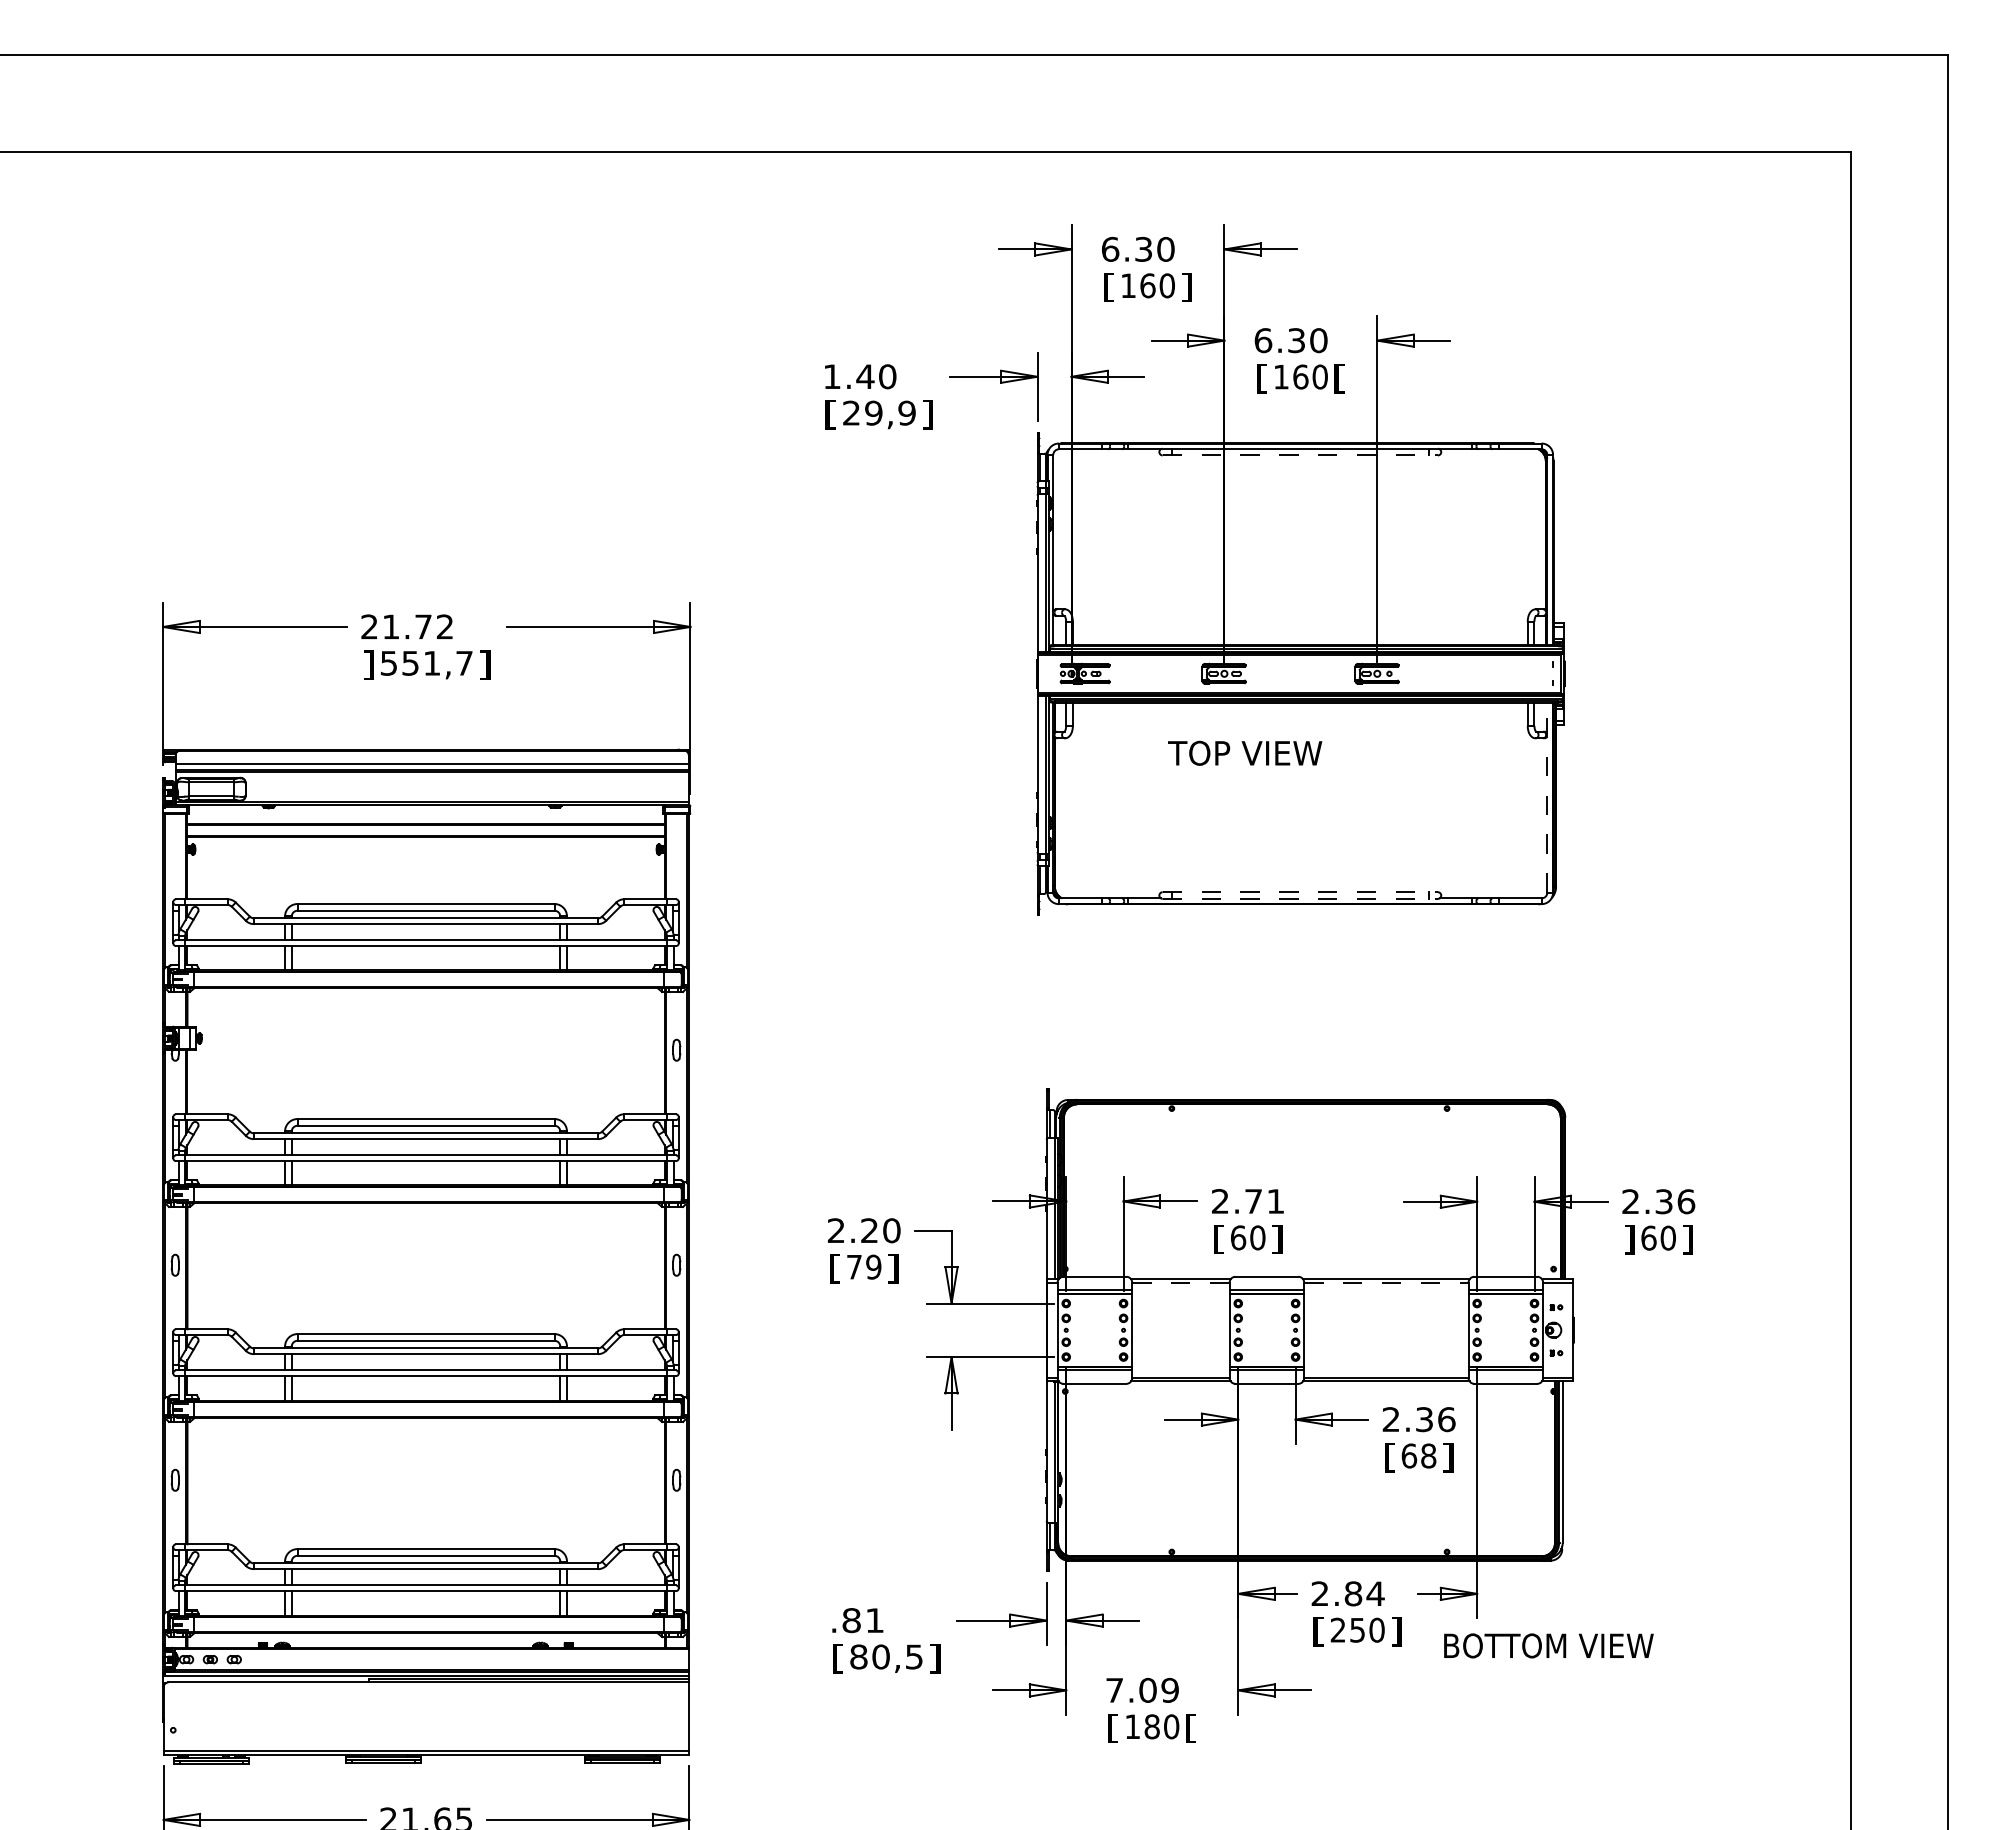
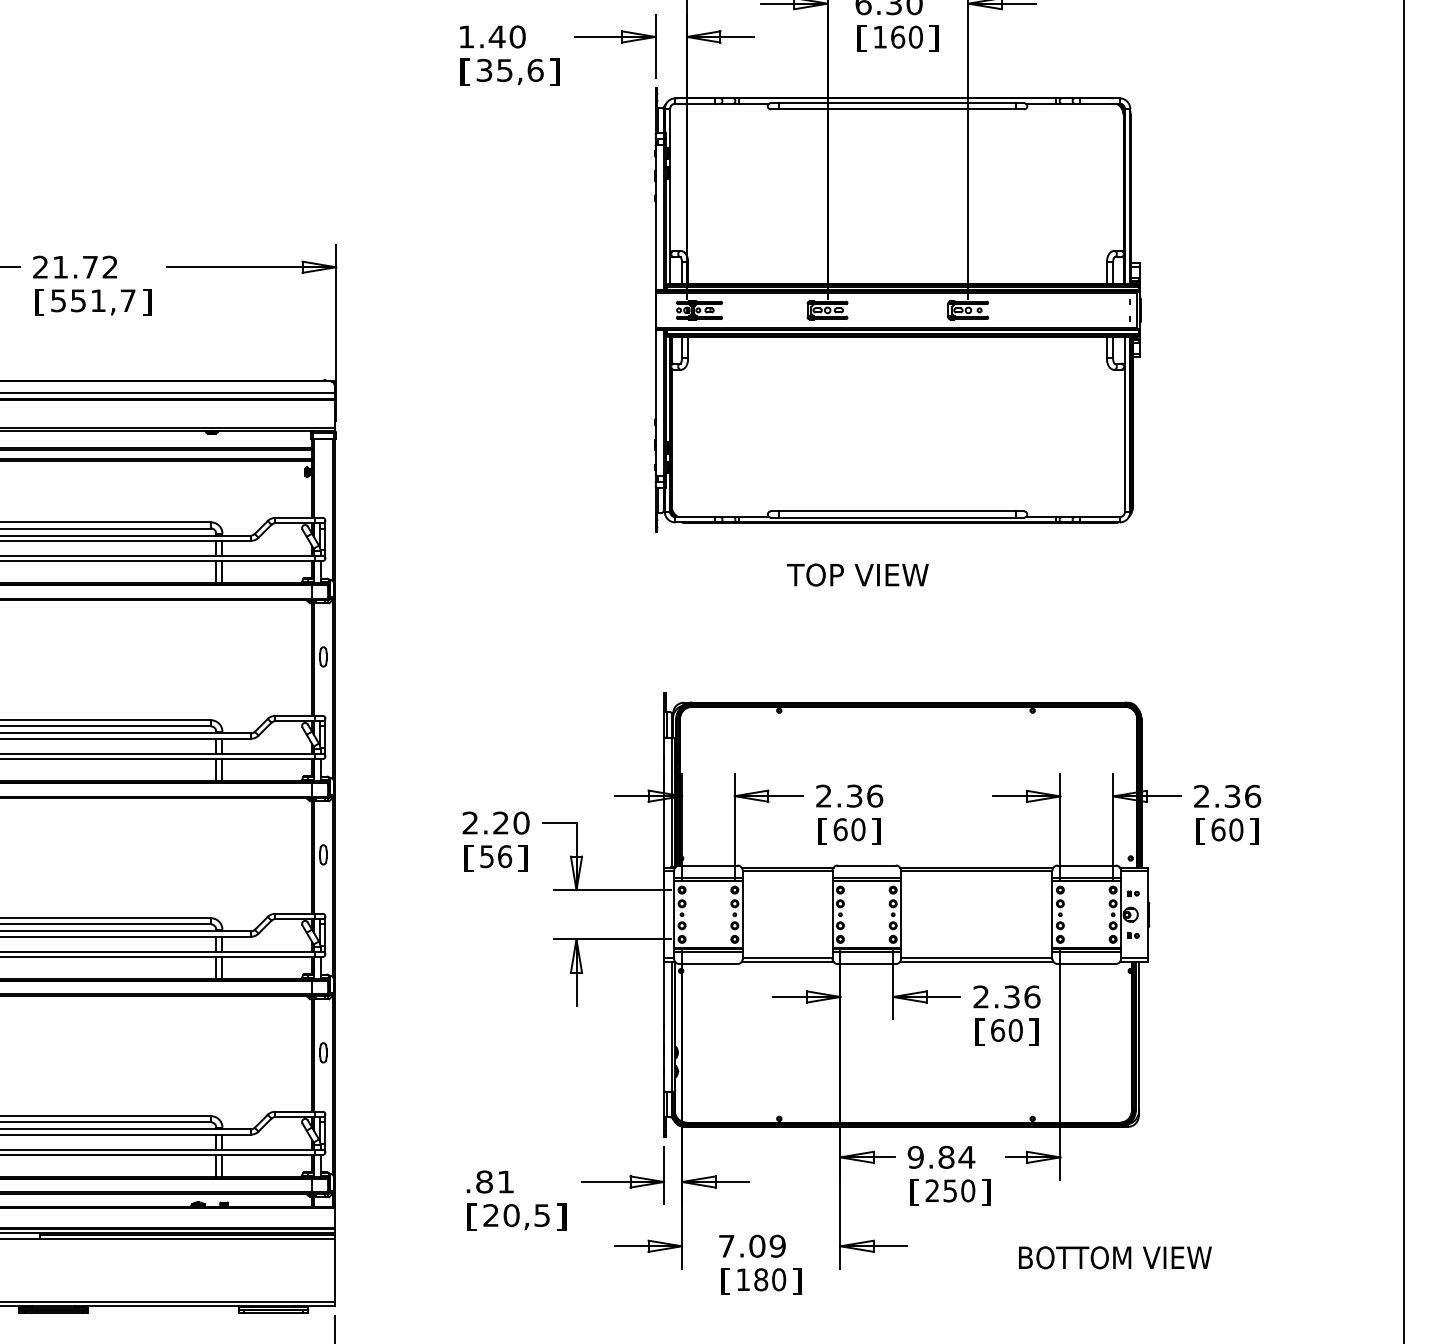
text: (1339, 378) -> (933, 38), [ -> ]
text: (879, 412) -> (510, 69), 29,9 -> 35,6
line: (1300, 455) -> (897, 109), dashed -> solid
text: (368, 664) -> (39, 301), ] -> [
text: (1245, 752) -> (858, 574), moved
line: (1547, 797) -> (1125, 424), dashed -> solid
line: (1300, 892) -> (897, 511), dashed -> solid
line: (1300, 898) -> (897, 517), dashed -> solid
text: (1264, 1201) -> (864, 796), 2.71 -> 2.36
text: (1629, 1239) -> (1200, 831), ] -> [
text: (864, 1266) -> (496, 856), 79 -> 56
line: (1180, 1283) -> (787, 871), dashed -> solid
line: (1386, 1283) -> (976, 871), dashed -> solid
text: (1428, 1455) -> (1015, 1030), 68 -> 60
text: (1319, 1593) -> (915, 1157), 2.84 -> 9.84
text: (1548, 1645) -> (1114, 1257), moved
text: (858, 1656) -> (490, 1215), 80,5 -> 20,5
text: (1191, 1728) -> (797, 1281), [ -> ]

